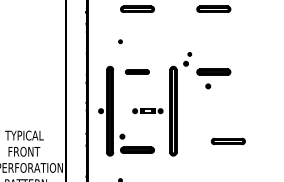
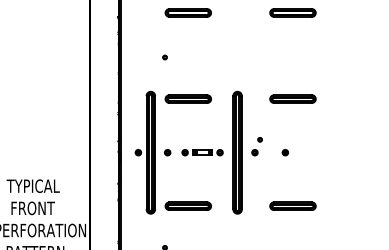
part: (187, 59) -> (256, 146), moved
part: (136, 71) -> (187, 98), size x1.43
part: (207, 86) -> (284, 152), moved
part: (122, 136) -> (167, 152), moved
part: (228, 140) -> (292, 205), moved

